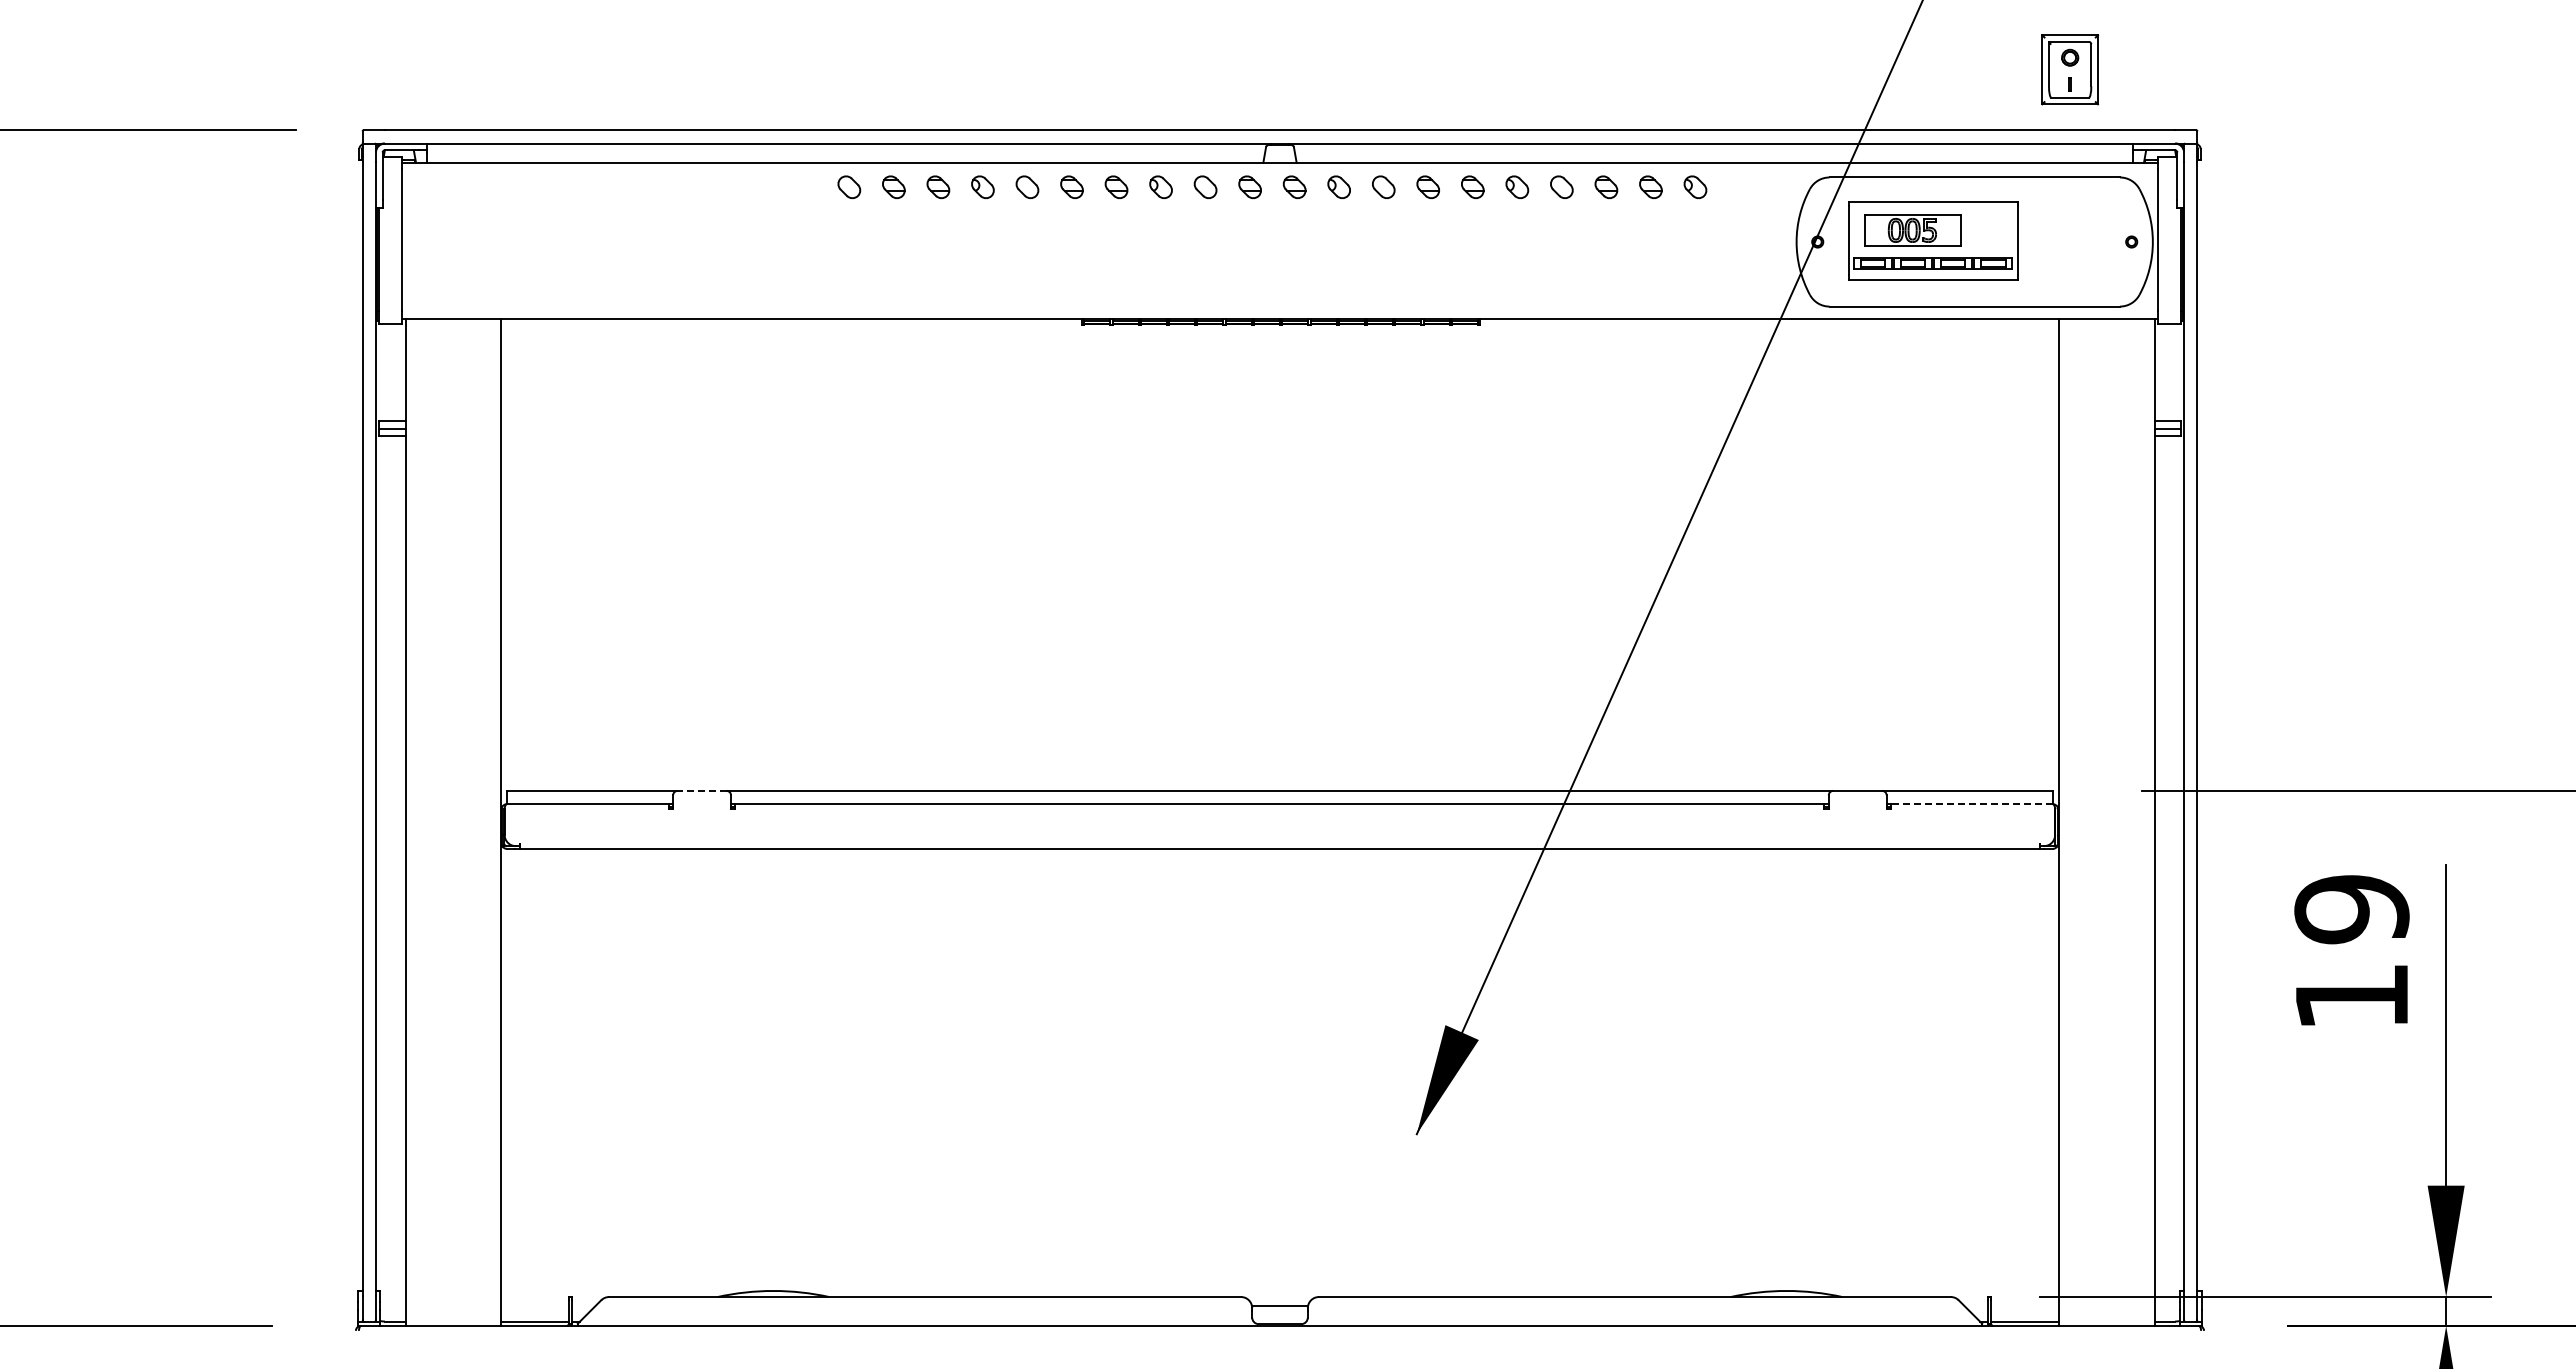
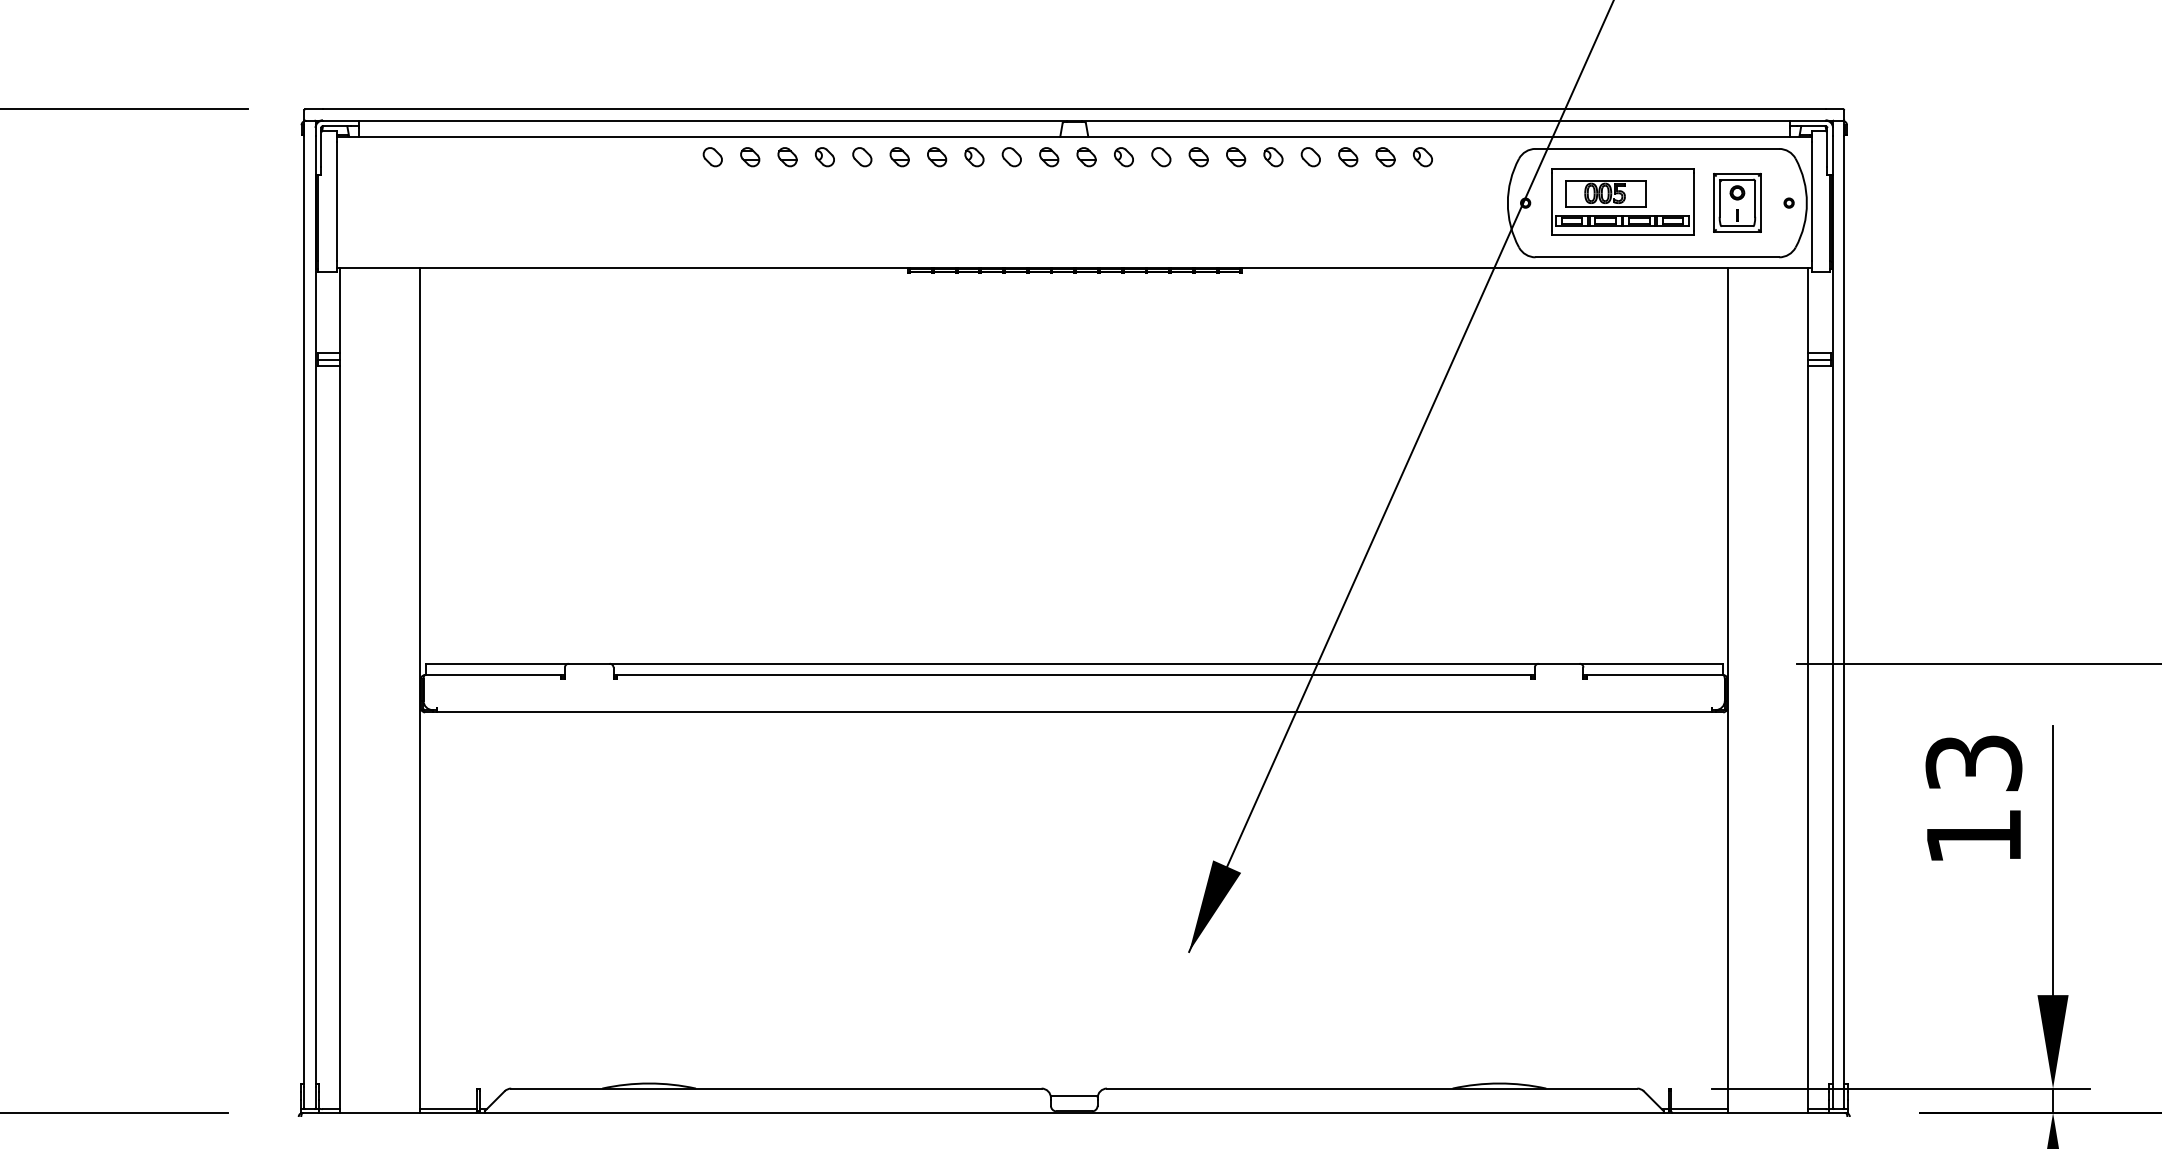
part: (2069, 69) -> (1736, 202), moved
line: (701, 790) -> (588, 663), dashed -> solid
line: (1972, 804) -> (1655, 675), dashed -> solid
text: (2351, 909) -> (1973, 763), 19 -> 13

